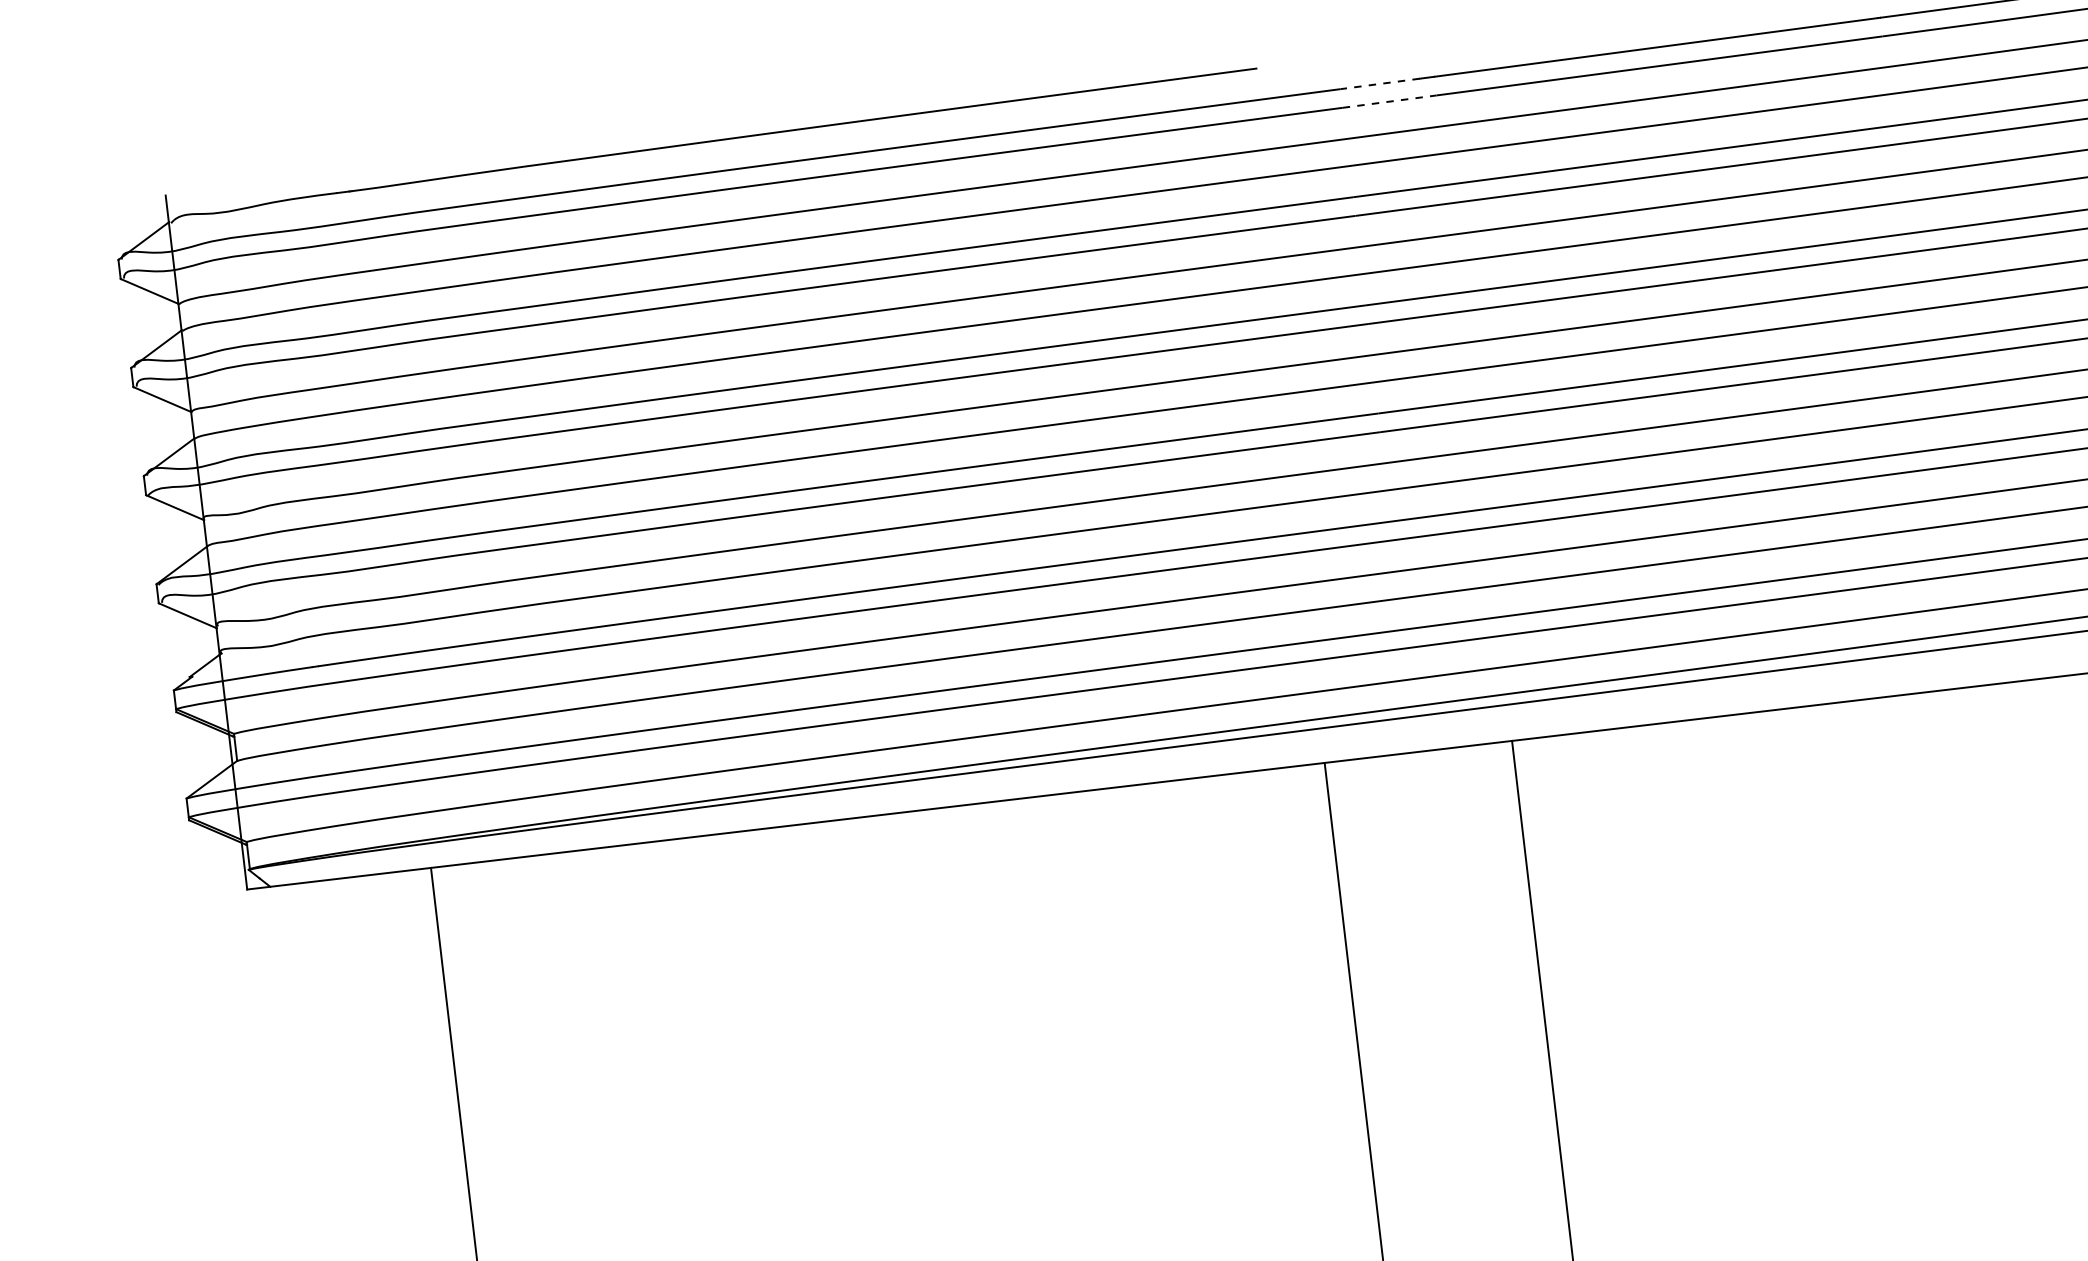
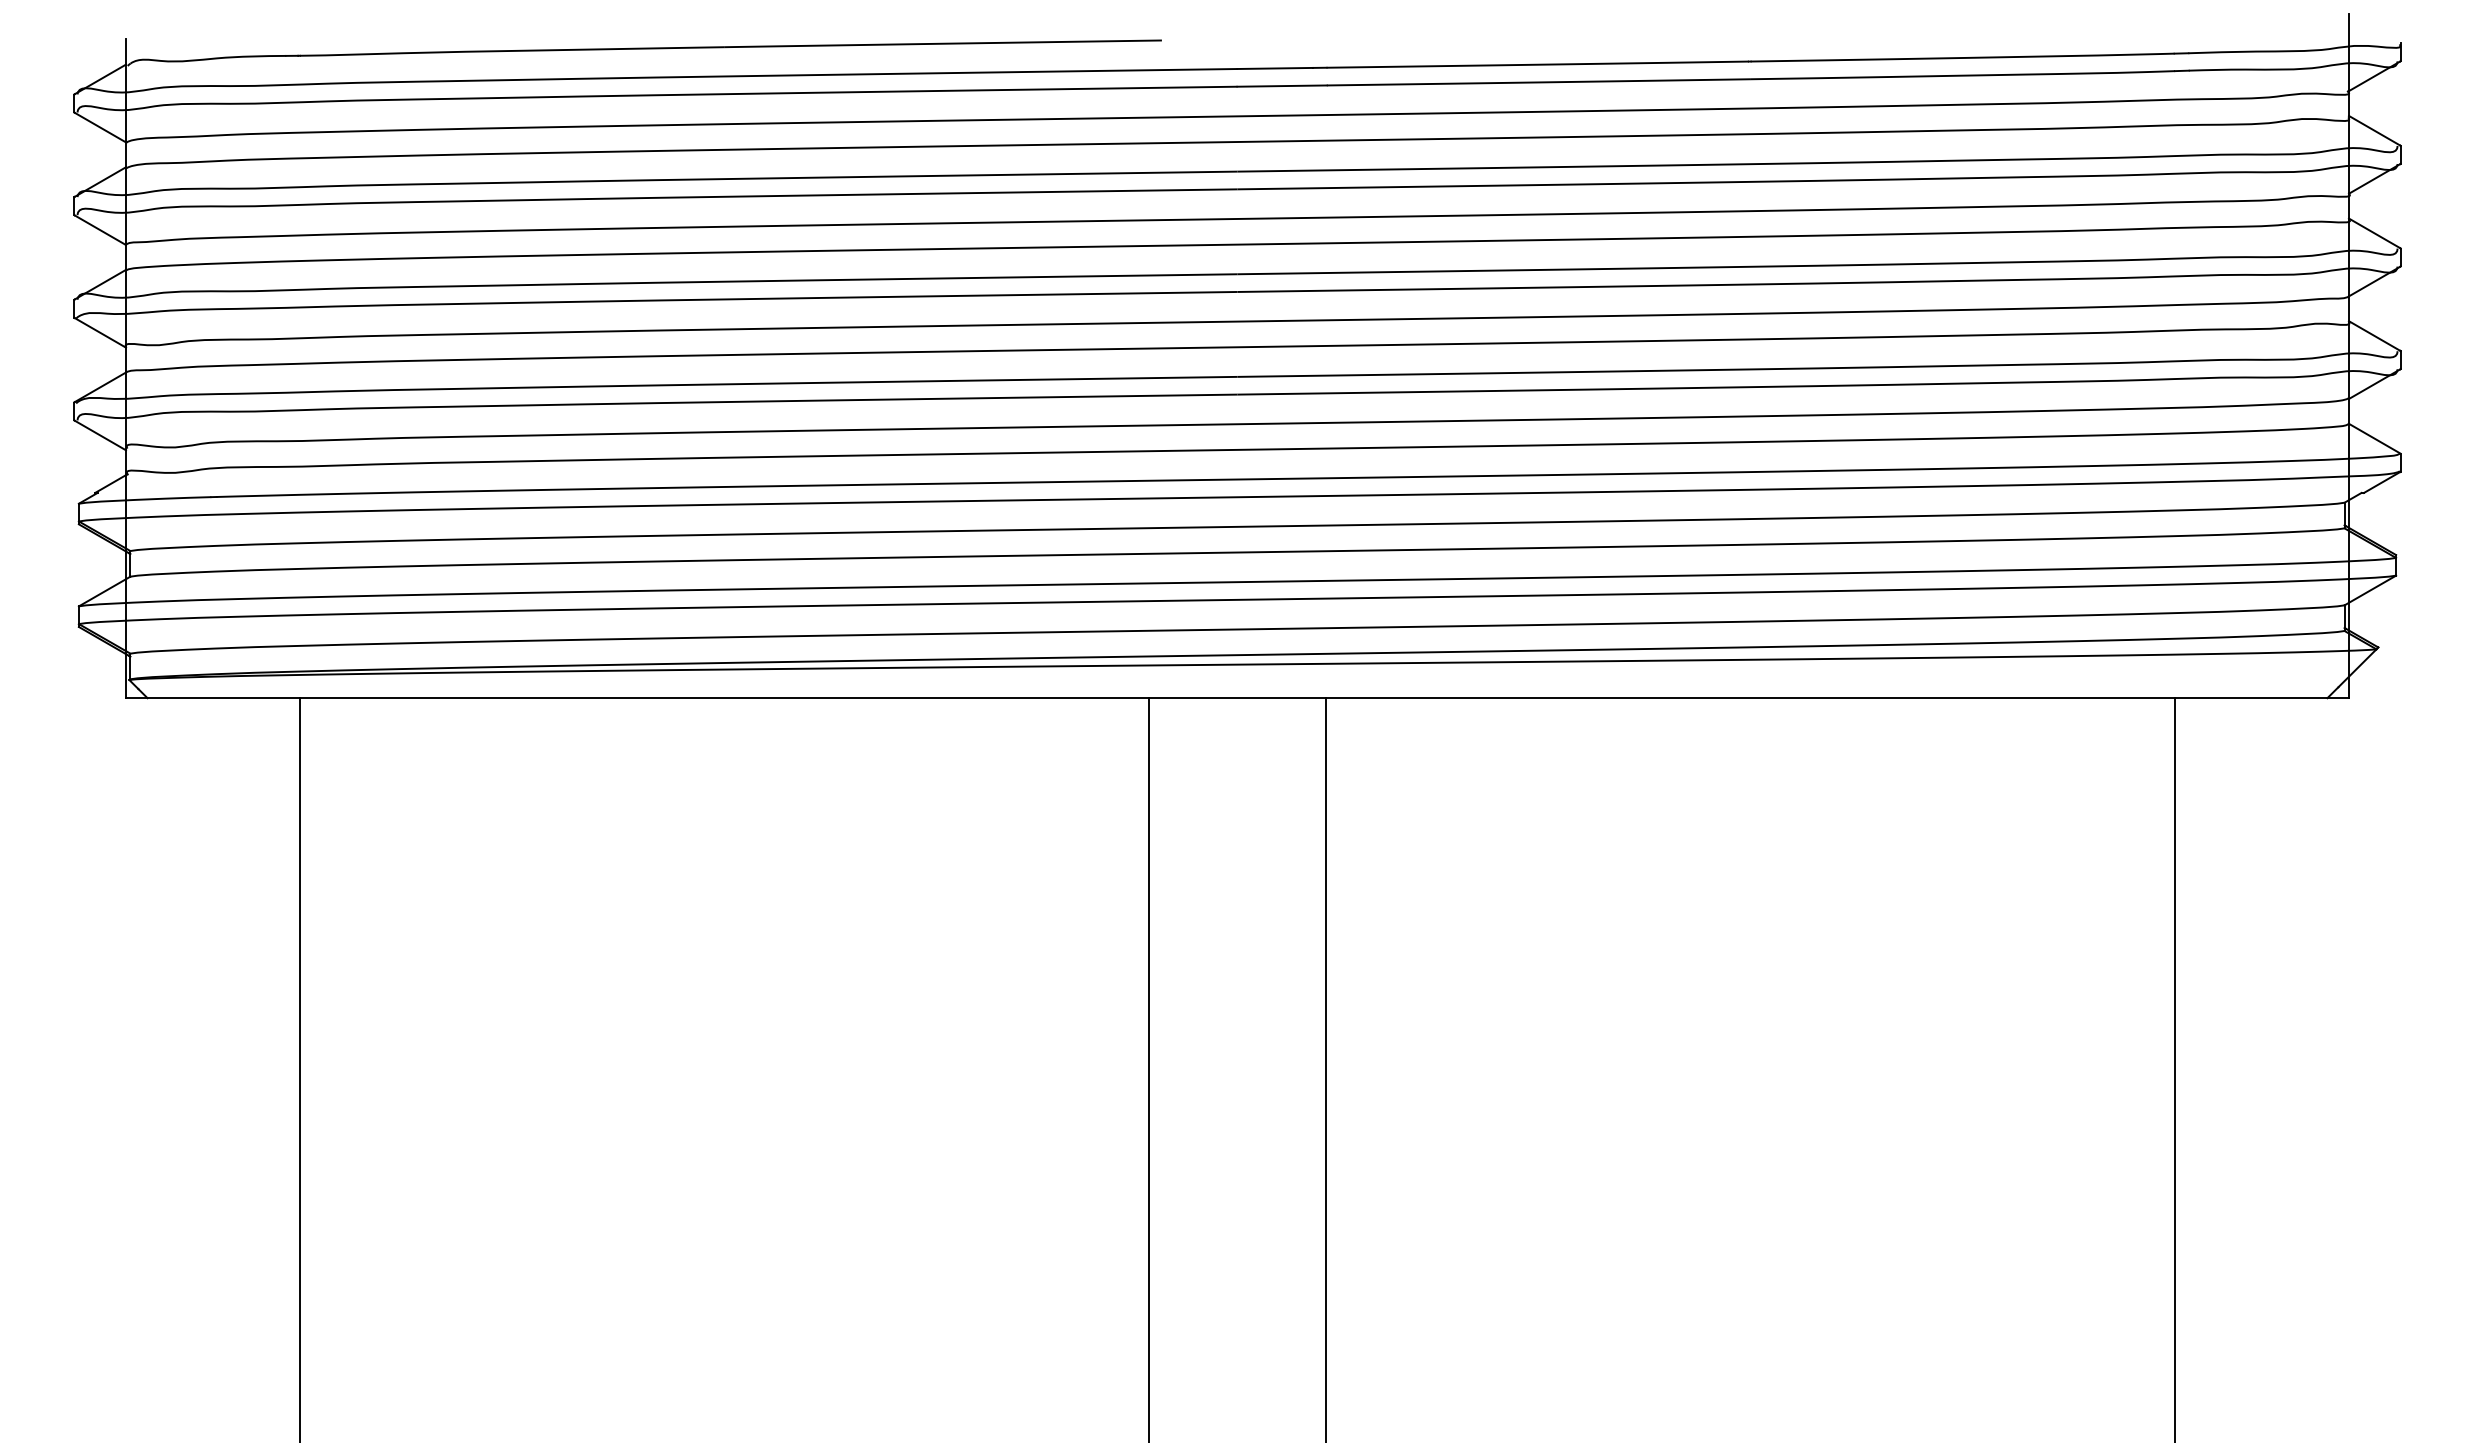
line: (1380, 83) -> (1275, 68), dashed -> solid
line: (1390, 102) -> (1282, 86), dashed -> solid

